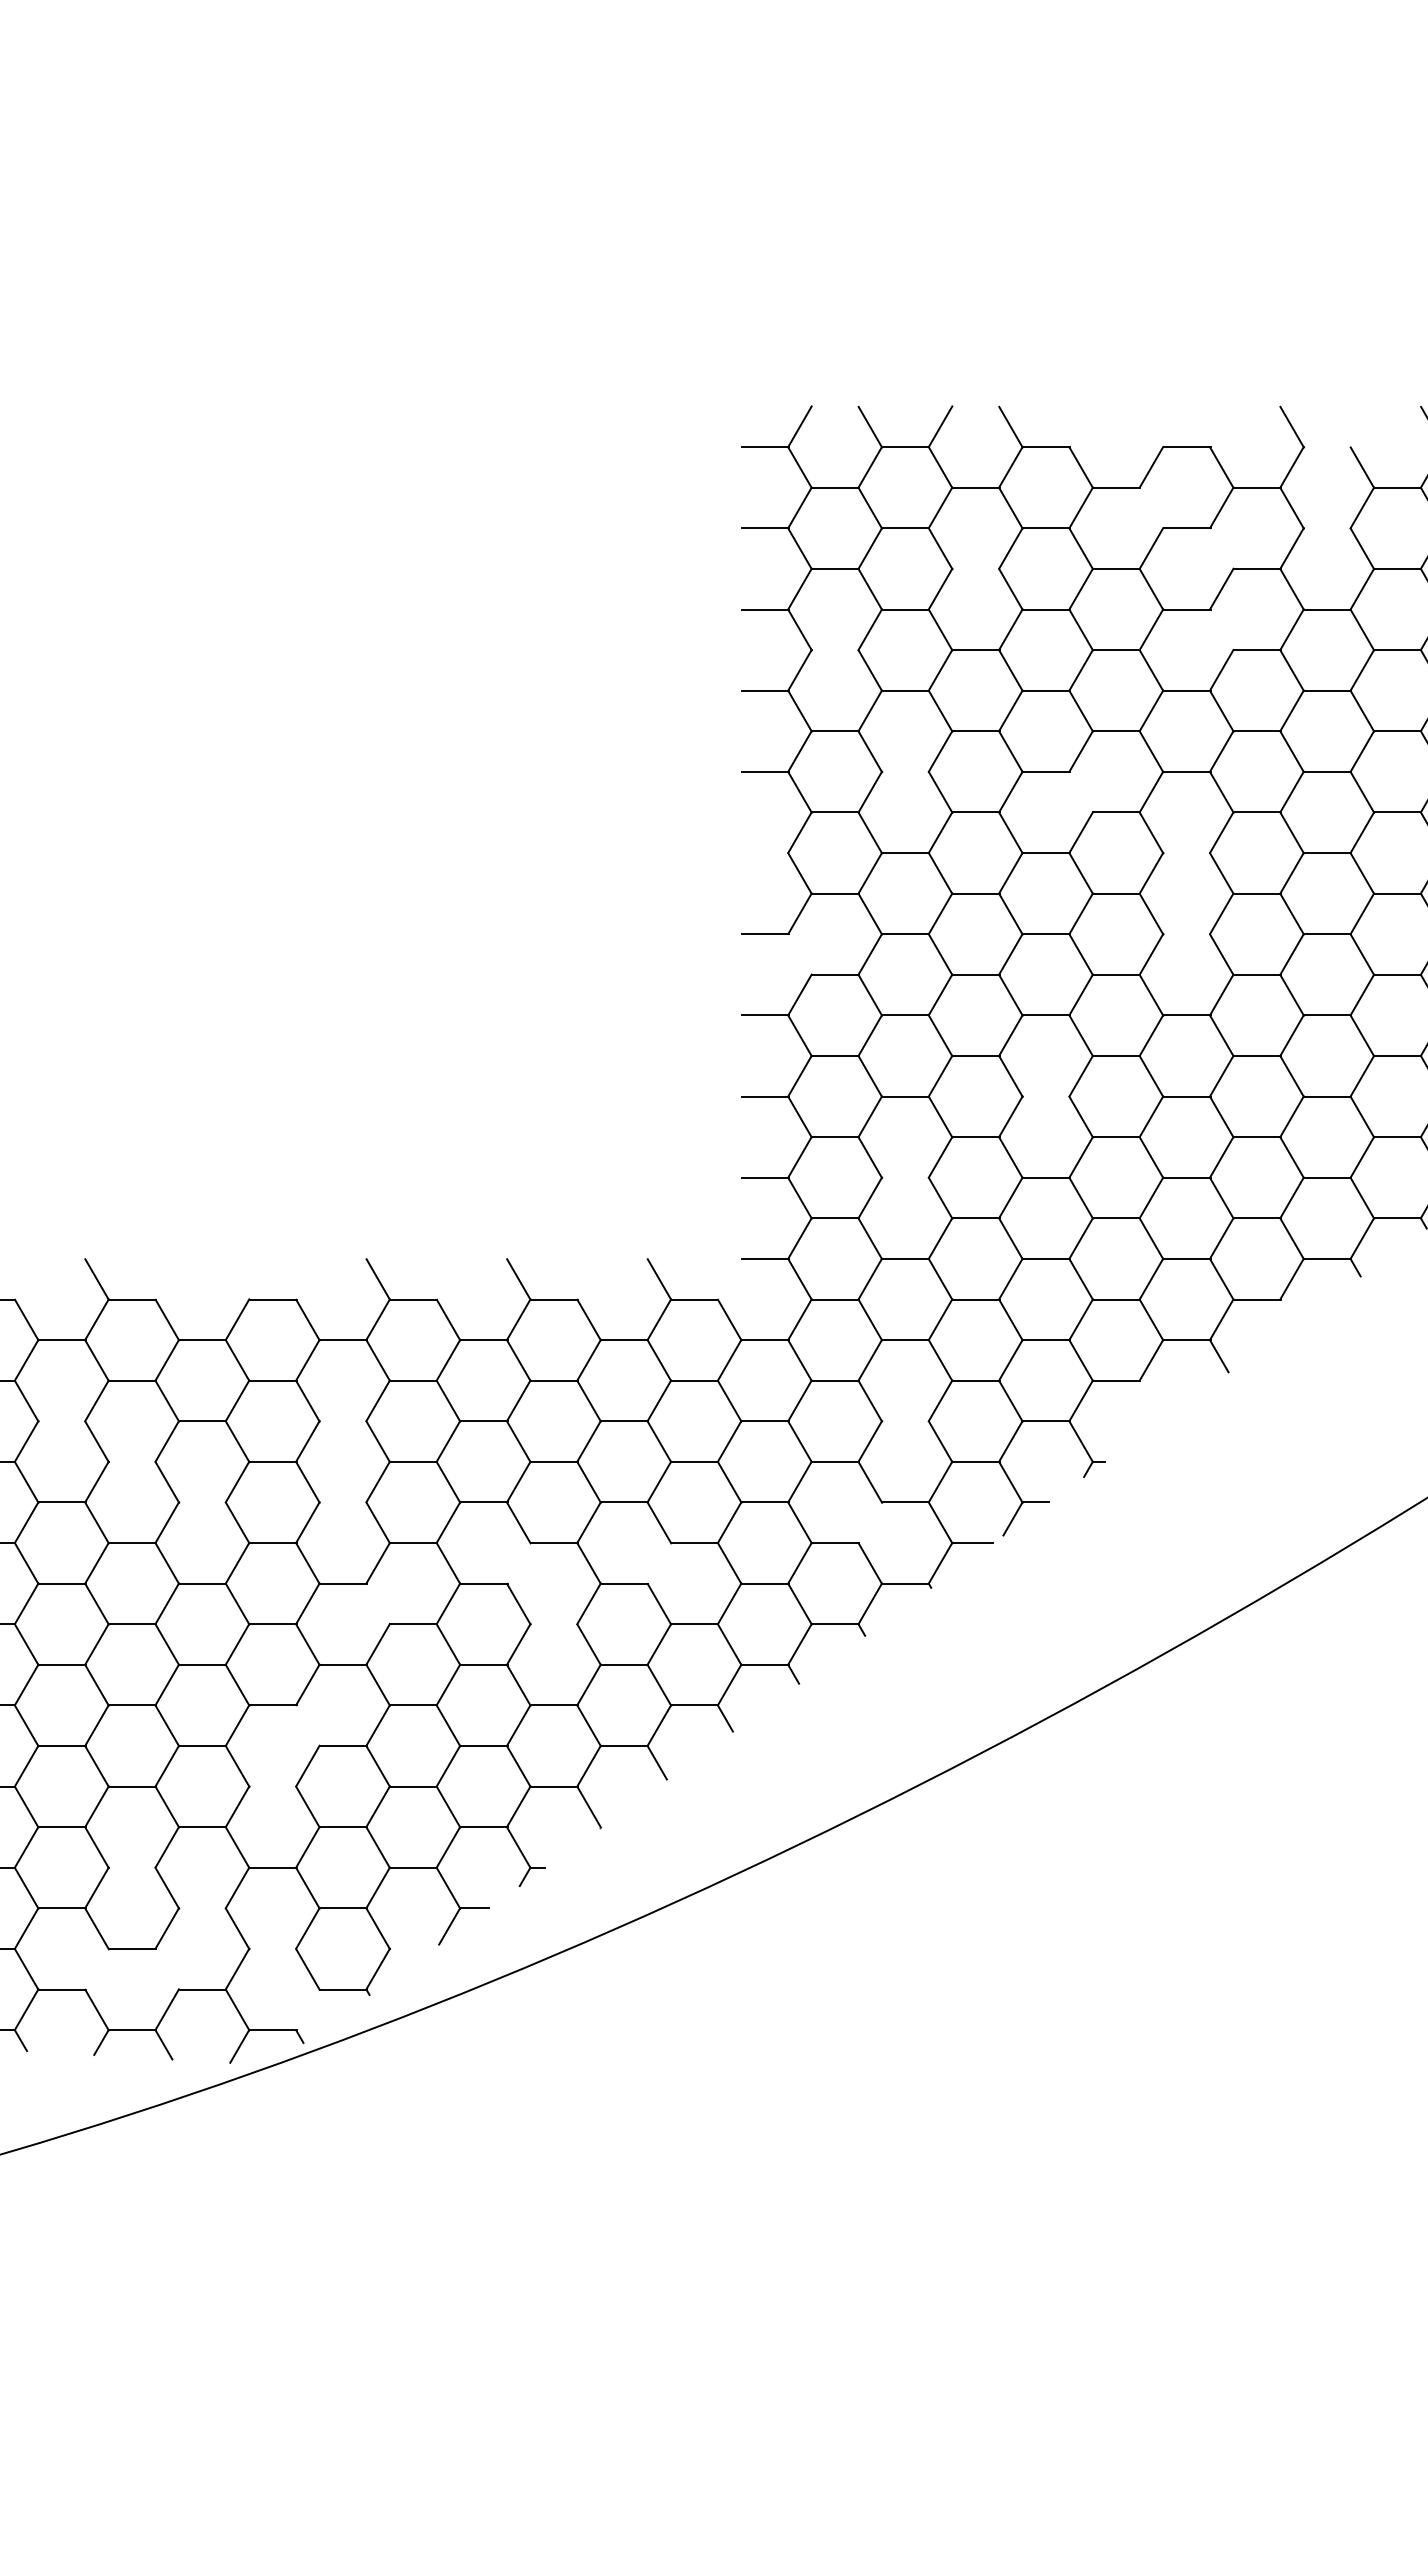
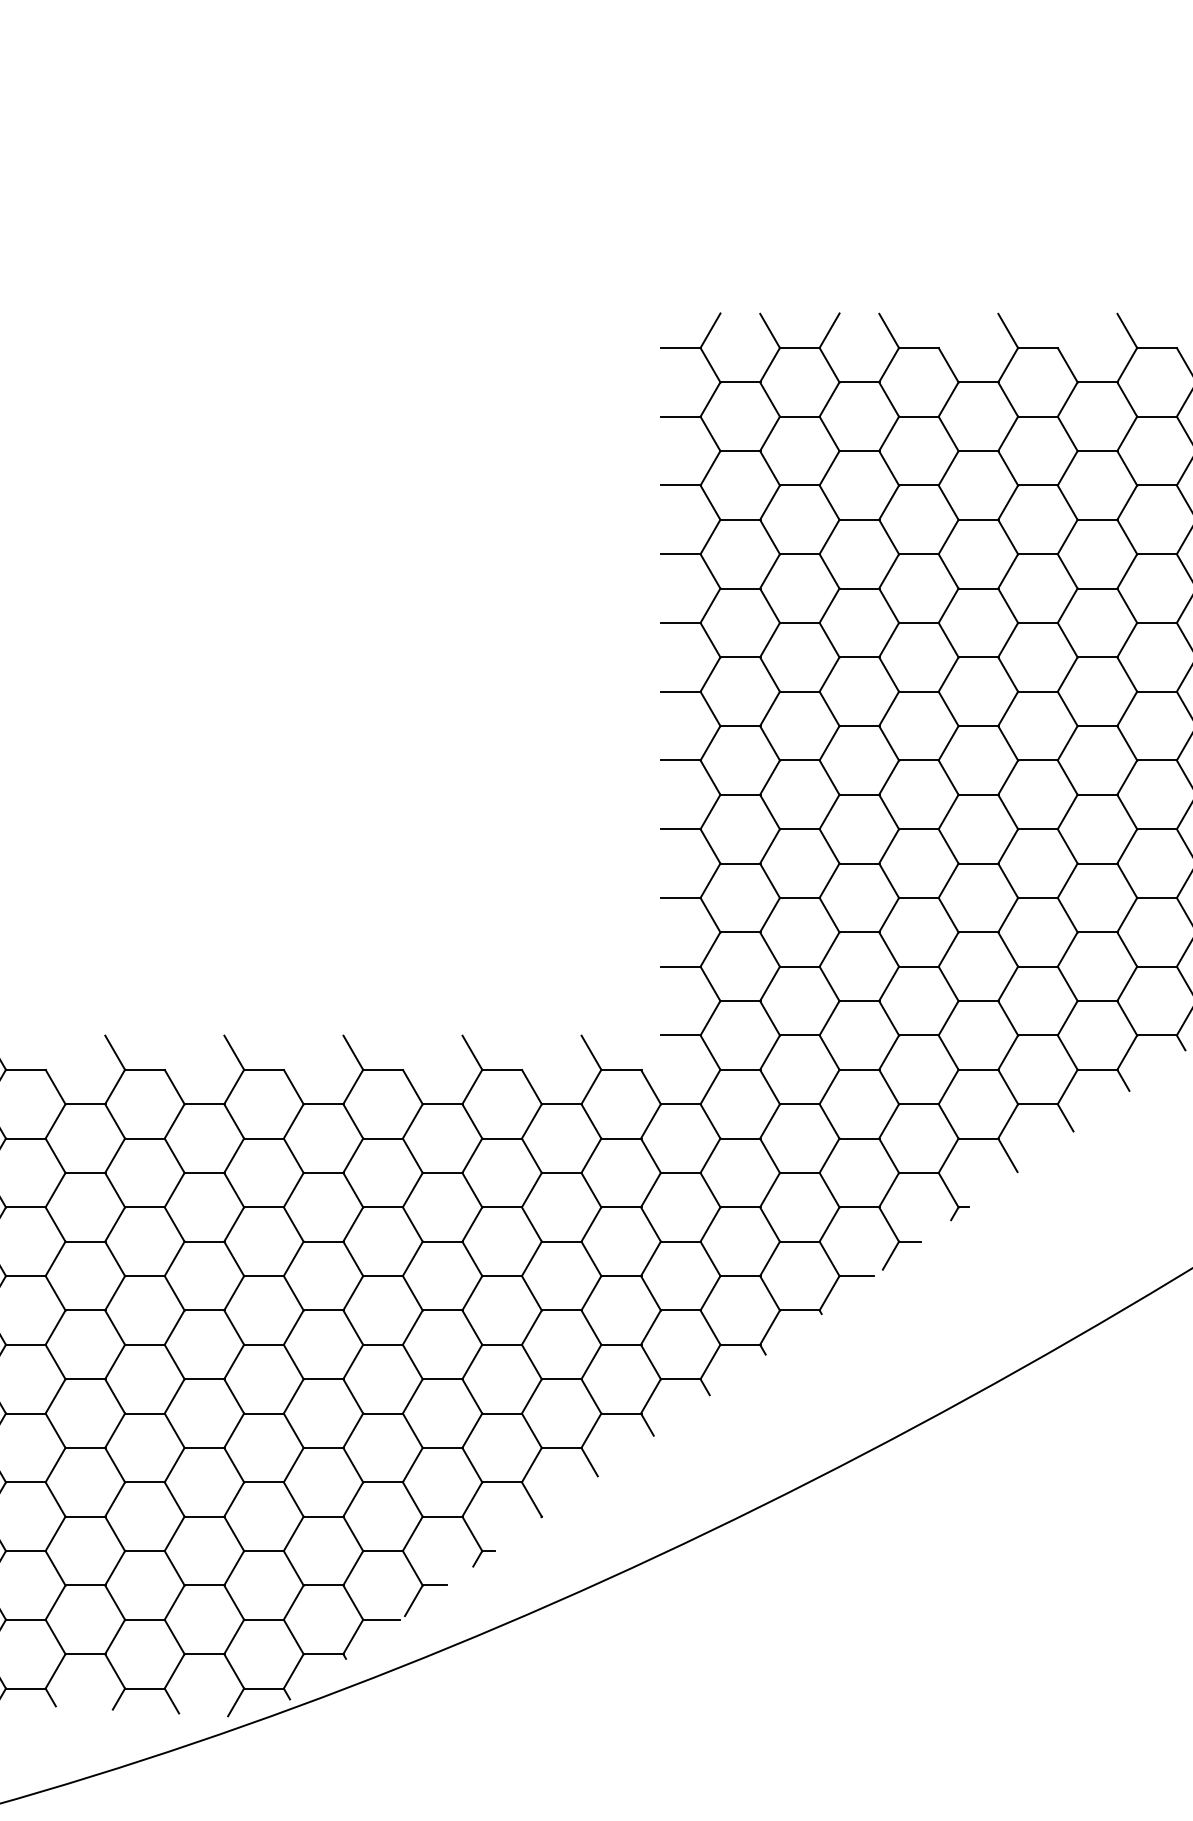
line: (1151, 426) -> (1008, 330), added
line: (1327, 447) -> (1157, 348), added
line: (1151, 508) -> (1008, 399), added
line: (1327, 528) -> (1157, 416), added
line: (1221, 548) -> (1067, 433), added
line: (975, 568) -> (859, 450), added
line: (1221, 629) -> (1067, 502), added
line: (835, 650) -> (740, 520), added
line: (905, 771) -> (799, 622), added
line: (1080, 792) -> (948, 640), added
line: (764, 853) -> (680, 692), added
line: (1186, 853) -> (1037, 692), added
line: (1186, 934) -> (1037, 760), added
line: (799, 954) -> (710, 777), added
line: (1046, 1096) -> (919, 897), added
line: (905, 1177) -> (799, 966), added
line: (237, 1279) -> (234, 1052), added
line: (1287, 1311) -> (1123, 1079), added
line: (1150, 1400) -> (1007, 1155), added
line: (61, 1421) -> (85, 1173), added
line: (343, 1421) -> (323, 1173), added
line: (905, 1421) -> (799, 1173), added
line: (132, 1461) -> (145, 1207), added
line: (202, 1502) -> (204, 1241), added
line: (343, 1502) -> (323, 1241), added
line: (870, 1522) -> (770, 1258), added
line: (518, 1562) -> (472, 1292), added
line: (659, 1562) -> (591, 1292), added
line: (377, 1603) -> (352, 1327), added
line: (554, 1624) -> (502, 1345), added
line: (307, 1725) -> (293, 1430), added
line: (272, 1786) -> (263, 1482), added
line: (132, 1867) -> (145, 1550), added
line: (202, 1908) -> (204, 1585), added
line: (272, 1948) -> (263, 1619), added
line: (411, 1948) -> (381, 1619), added
line: (96, 1968) -> (114, 1636), added
line: (167, 1969) -> (174, 1637), added
line: (307, 2009) -> (293, 1671), added

